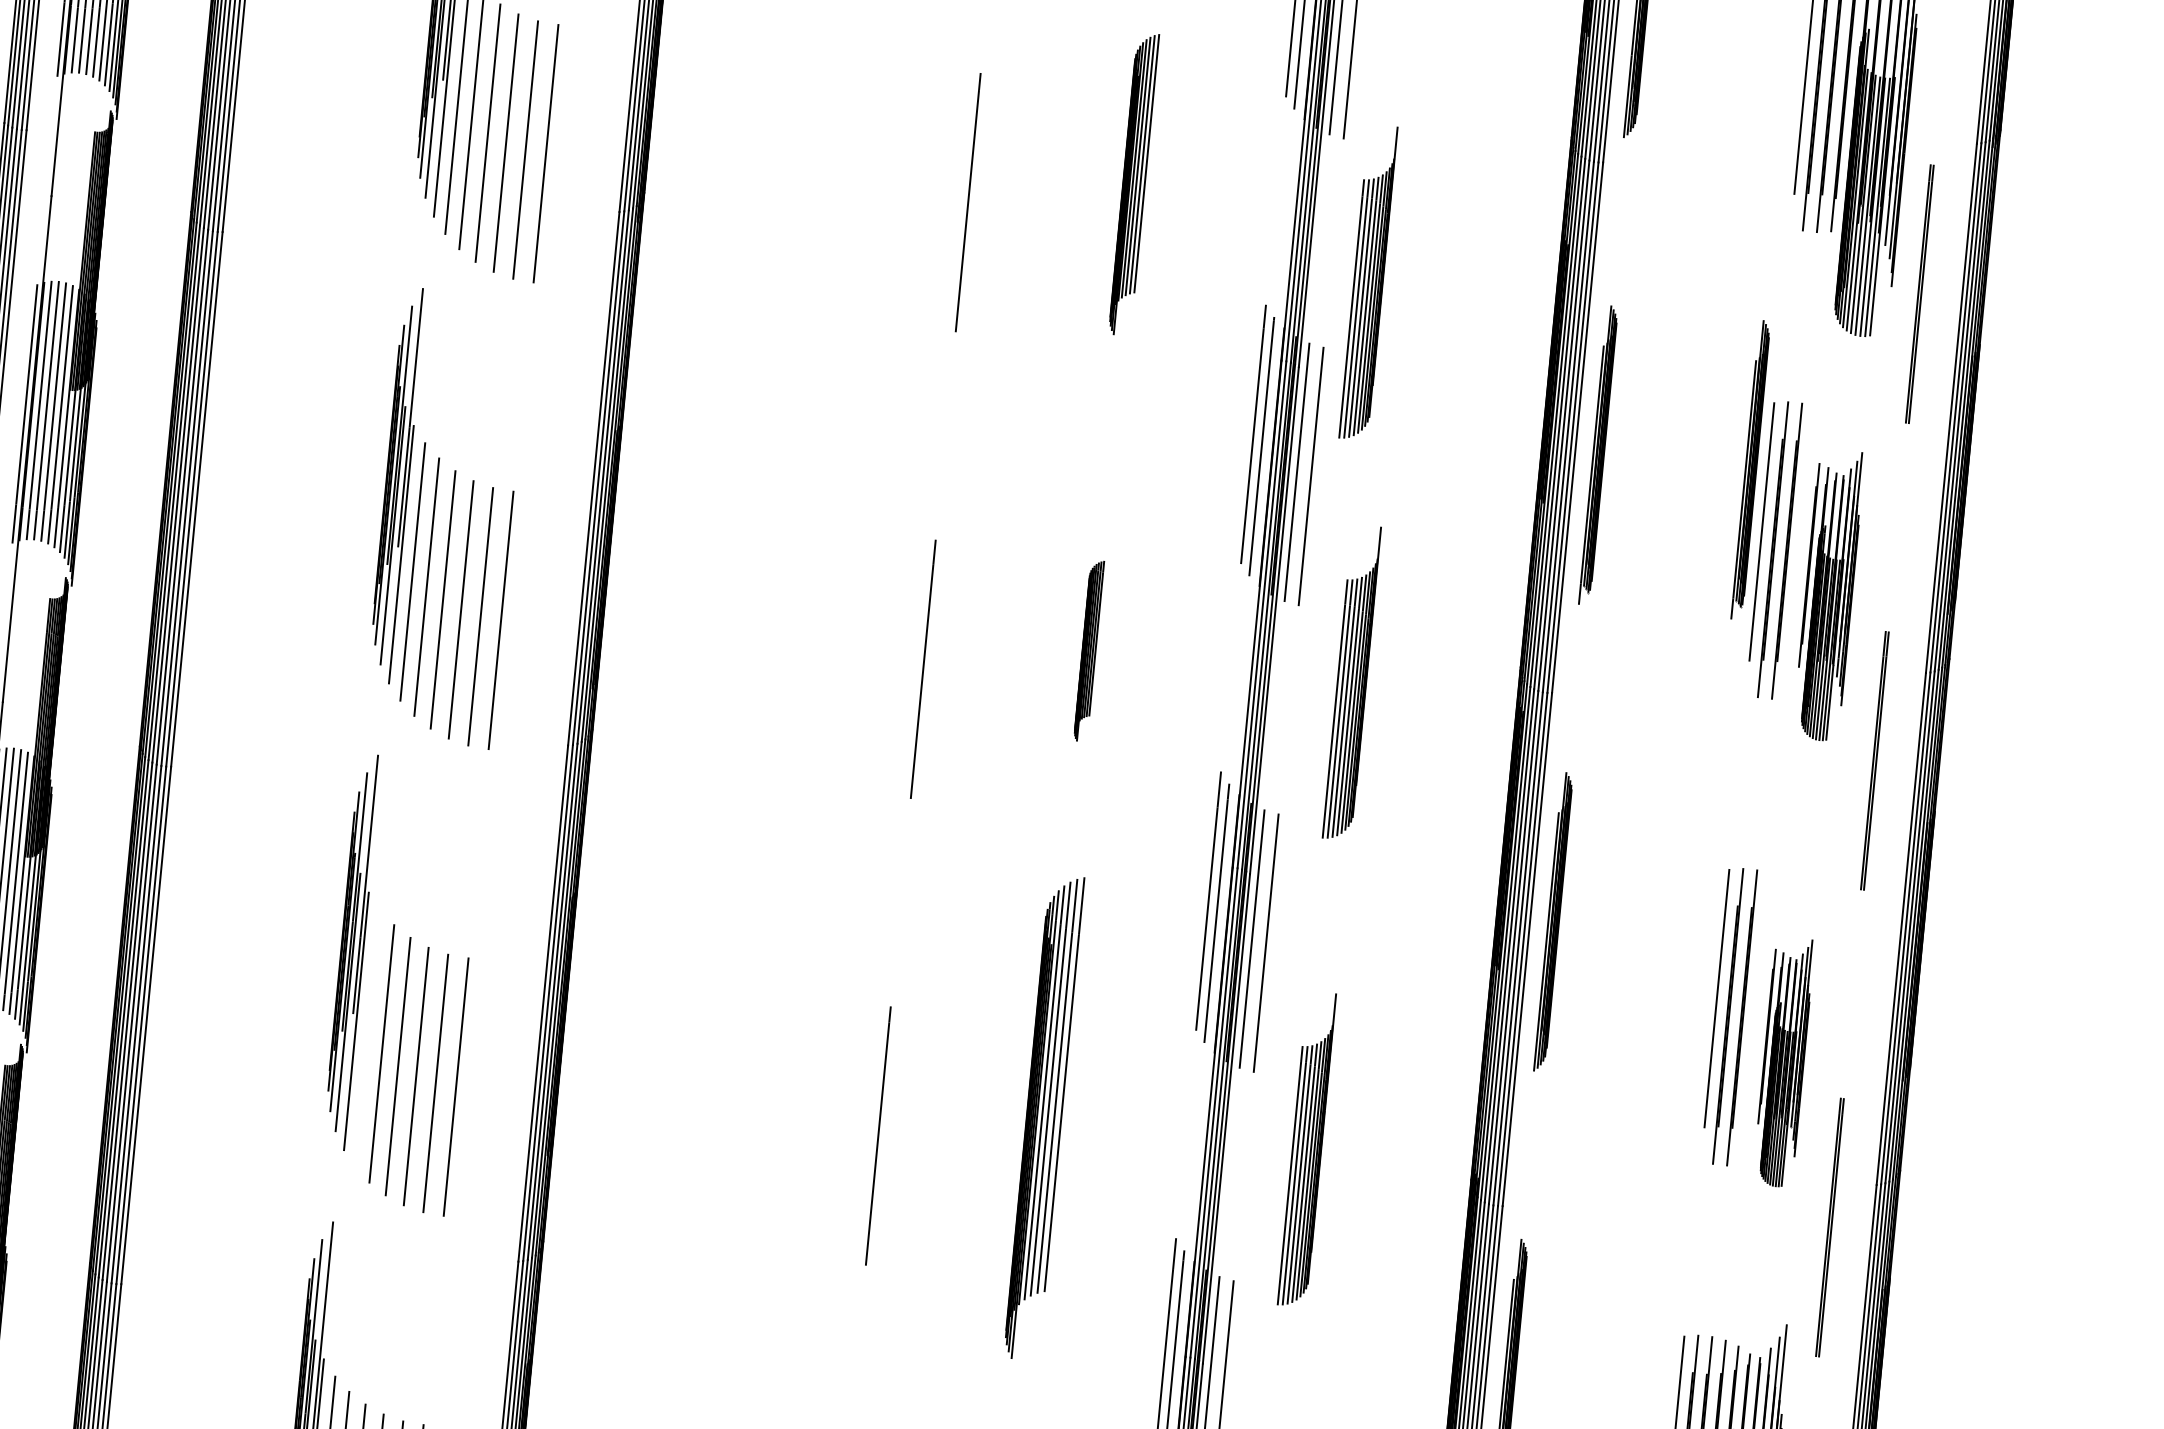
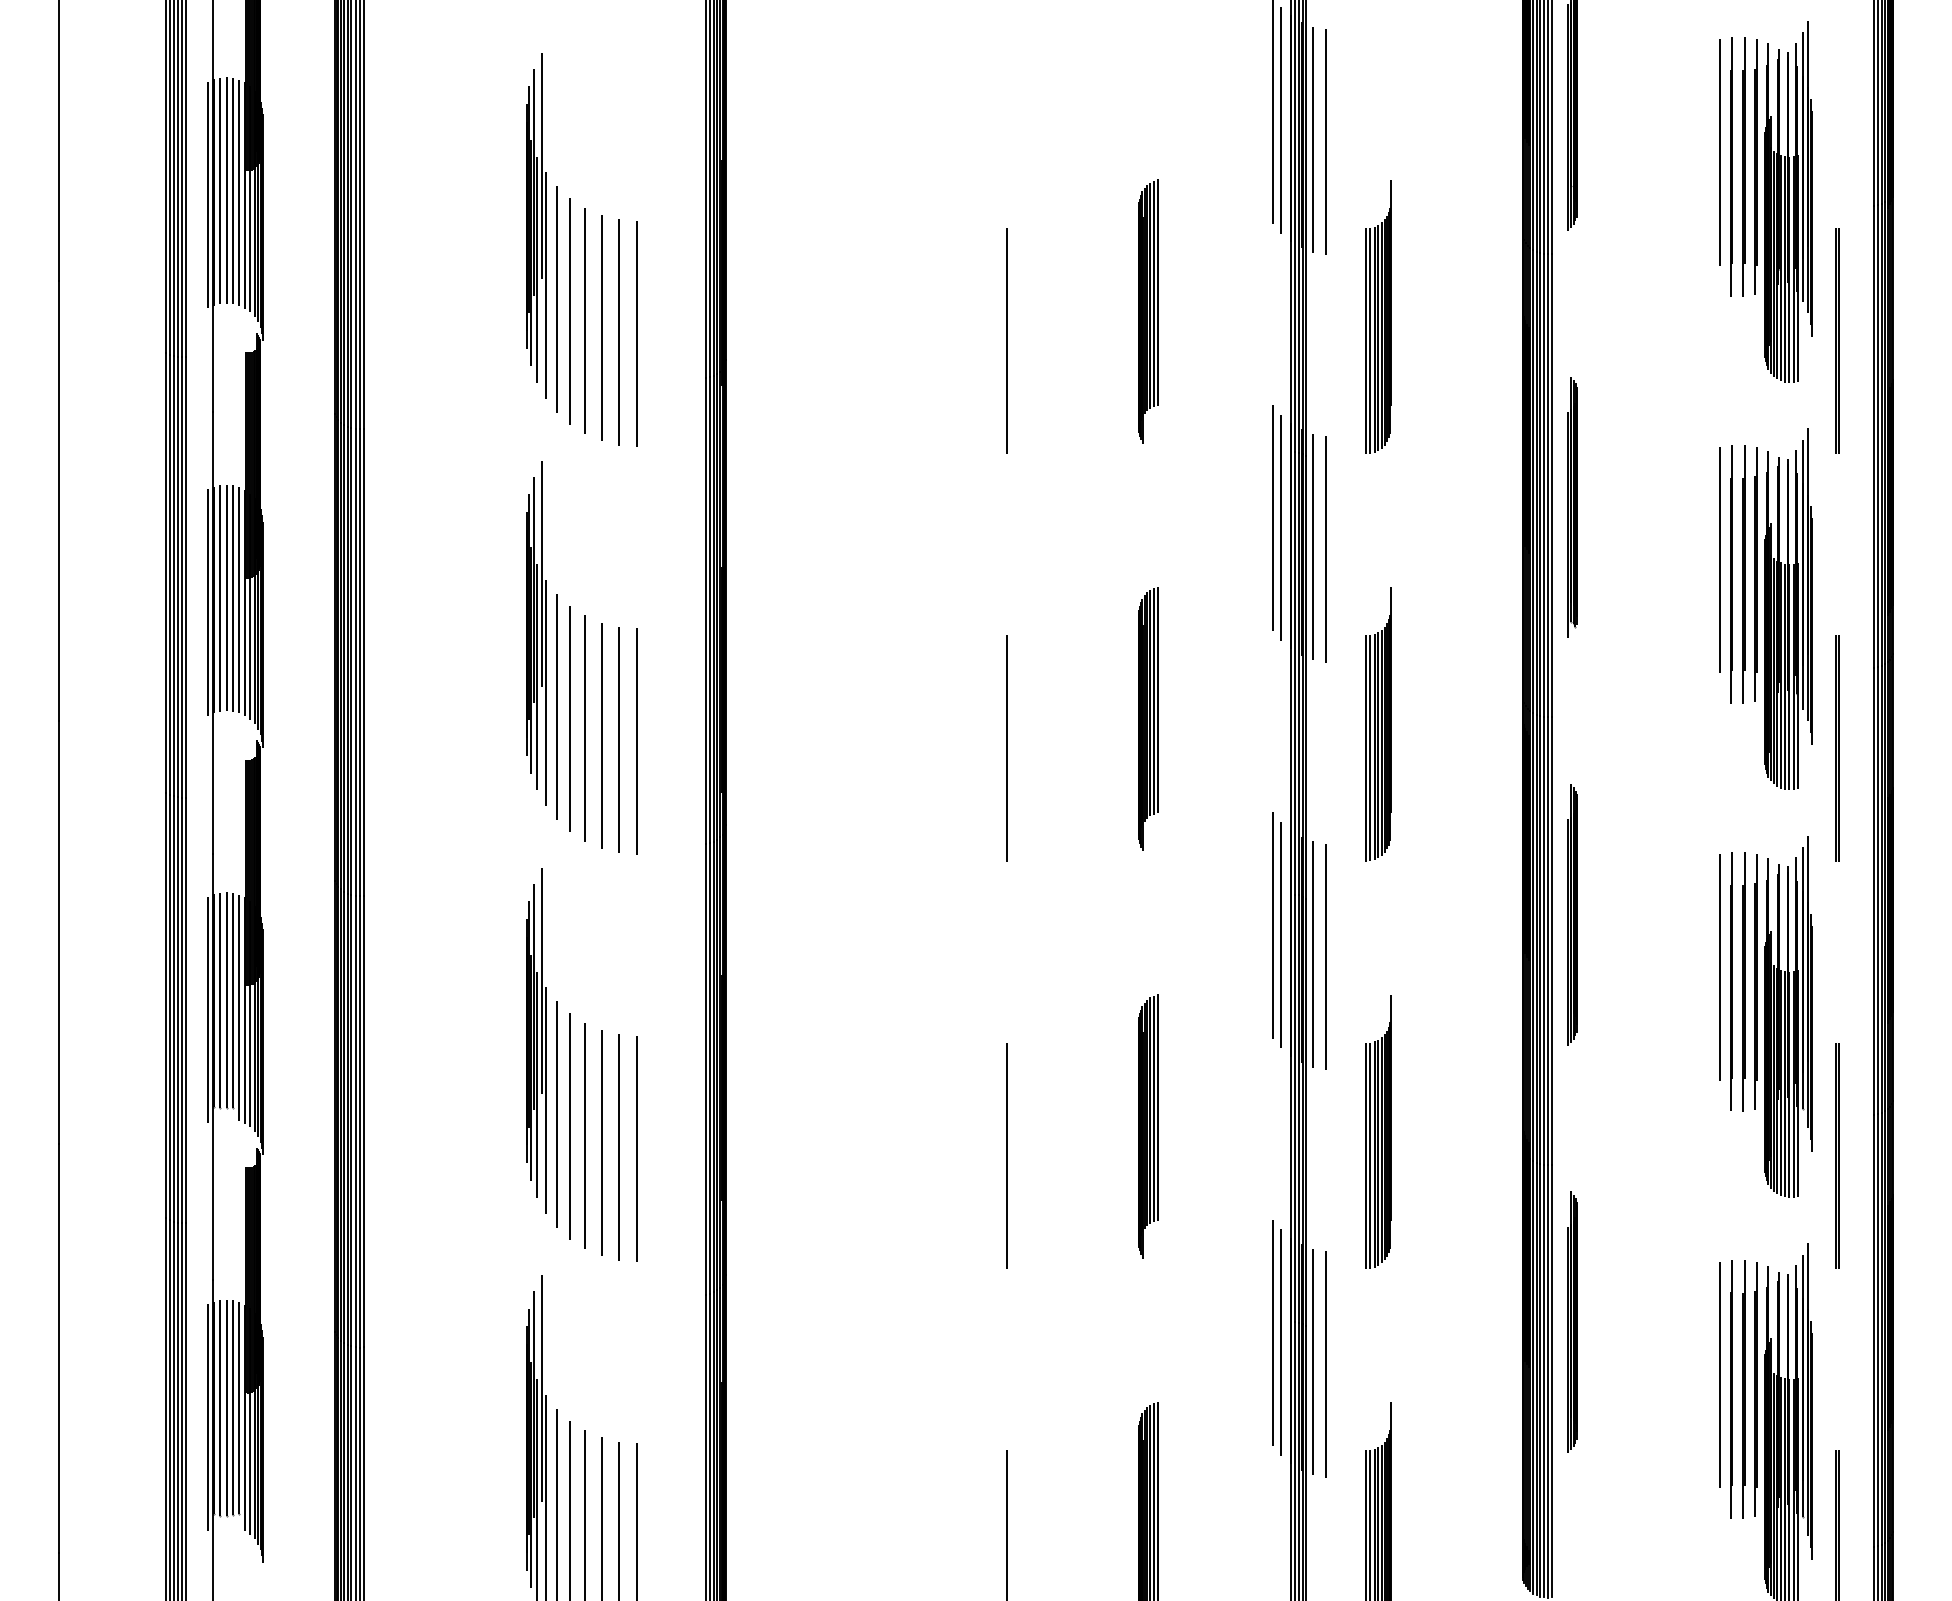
part: (1368, 281) -> (1378, 316), moved
part: (1750, 470) -> (1705, 507), removed
part: (1828, 594) -> (1783, 608), size x1.43
part: (1089, 650) -> (1148, 718), size x1.67
line: (367, 1038) -> (556, 1114), added
part: (1783, 1061) -> (1783, 1016), size x1.67
part: (1044, 1117) -> (1148, 1126), size x0.62

